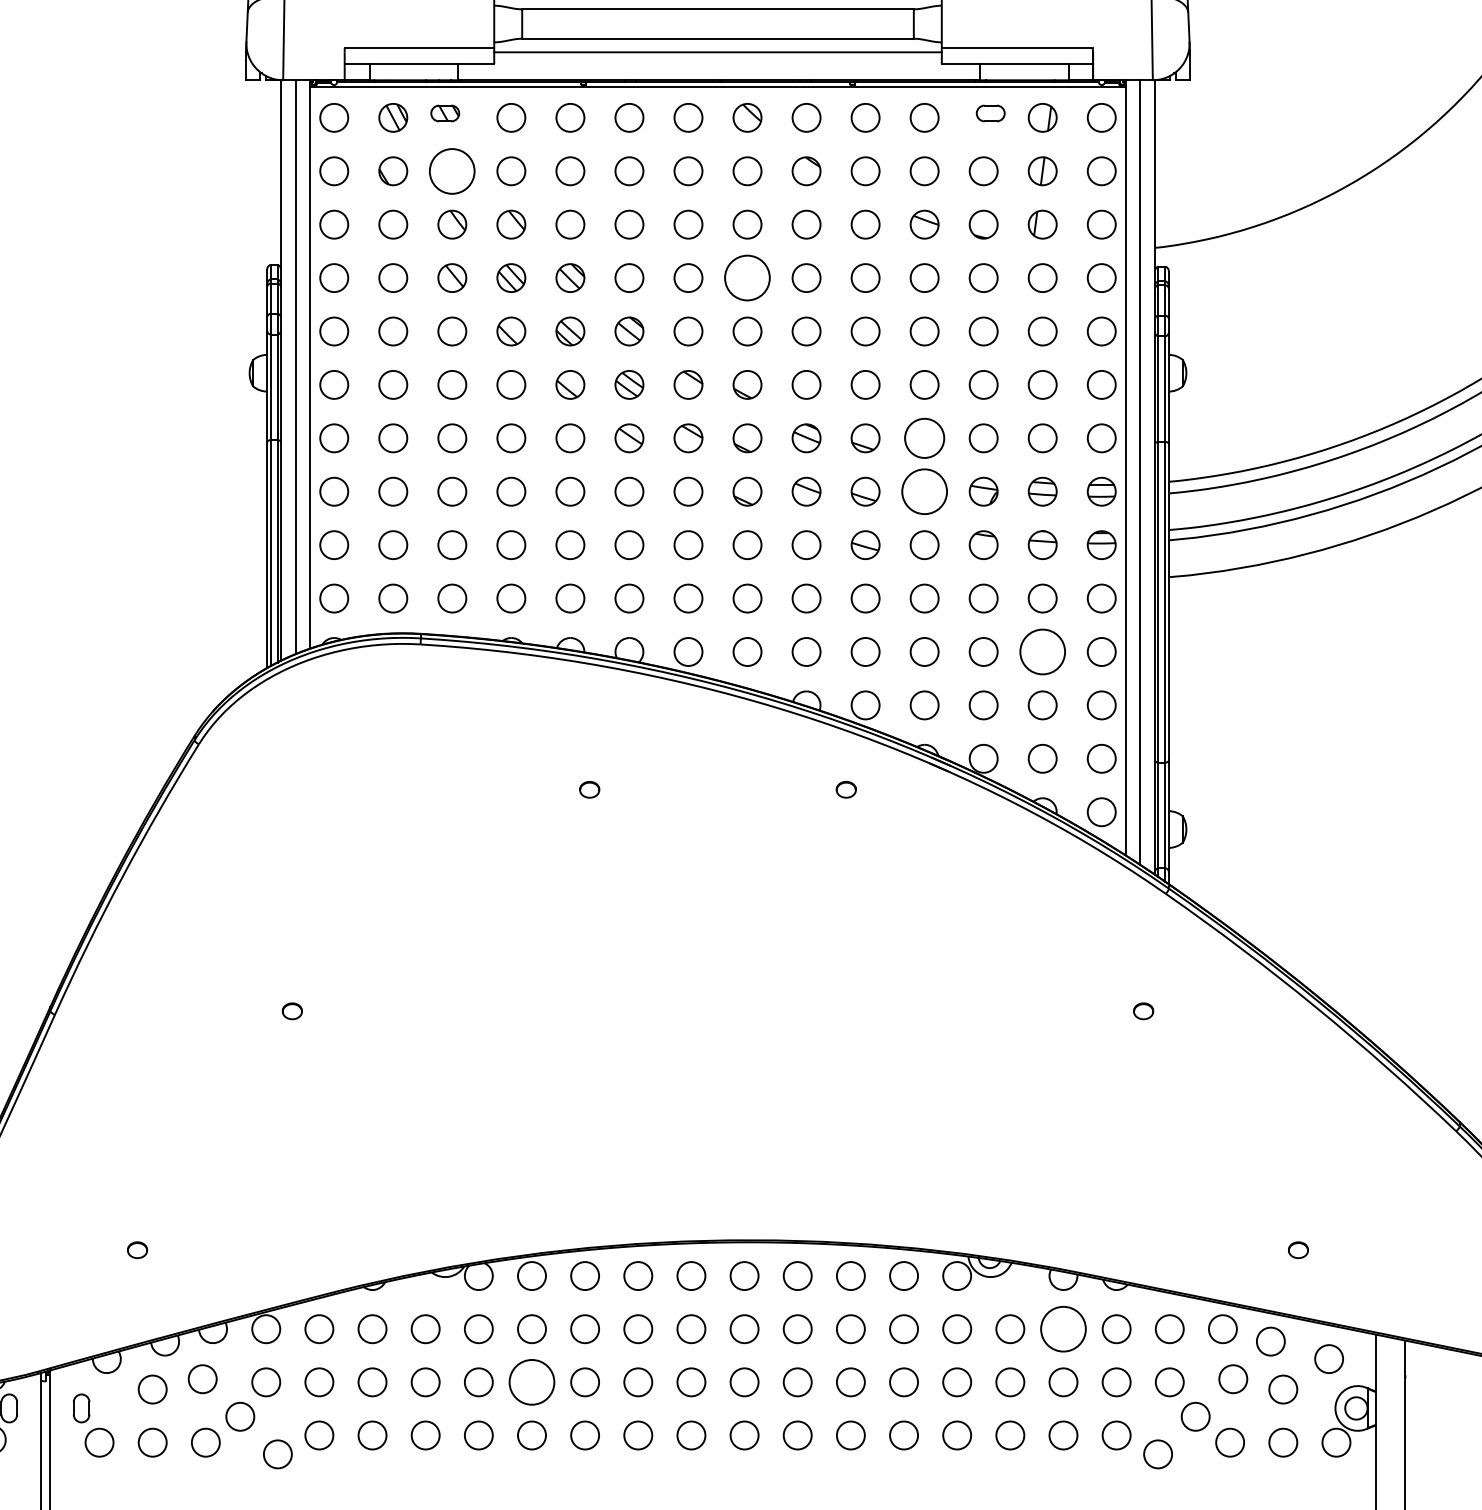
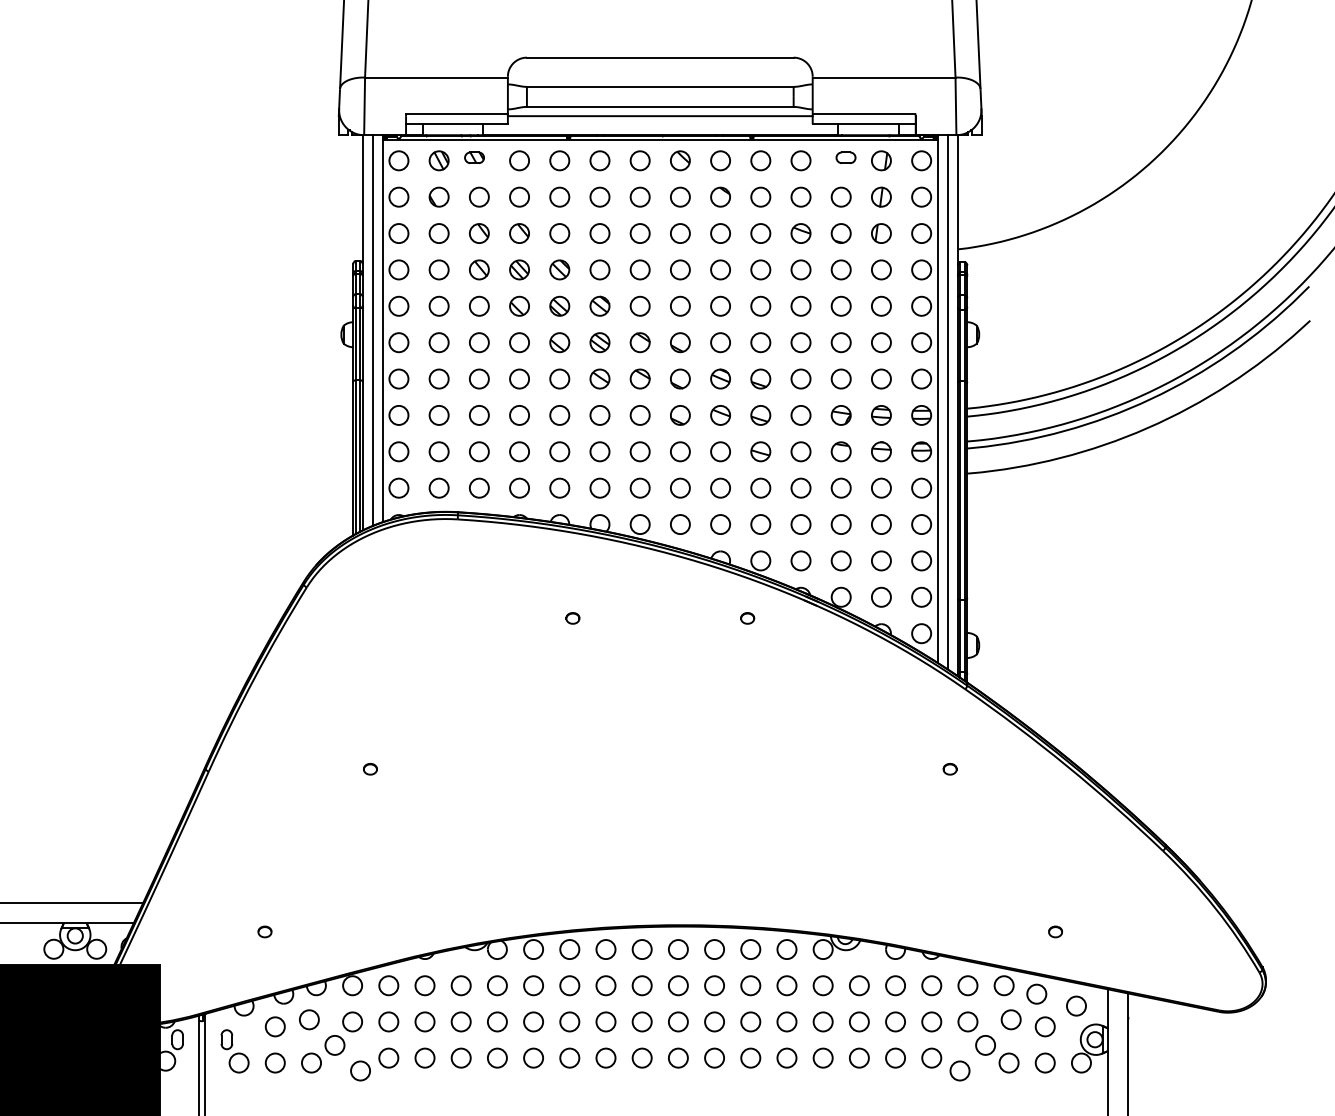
circle: (452, 170) -> (479, 196), size x0.62
circle: (747, 277) -> (680, 269), size x0.62
circle: (923, 437) -> (800, 378), size x0.71
circle: (923, 490) -> (800, 414), size x0.62
circle: (1041, 651) -> (880, 524), size x0.62
circle: (1063, 1328) -> (895, 985), size x0.62
circle: (531, 1381) -> (533, 1021), size x0.62

